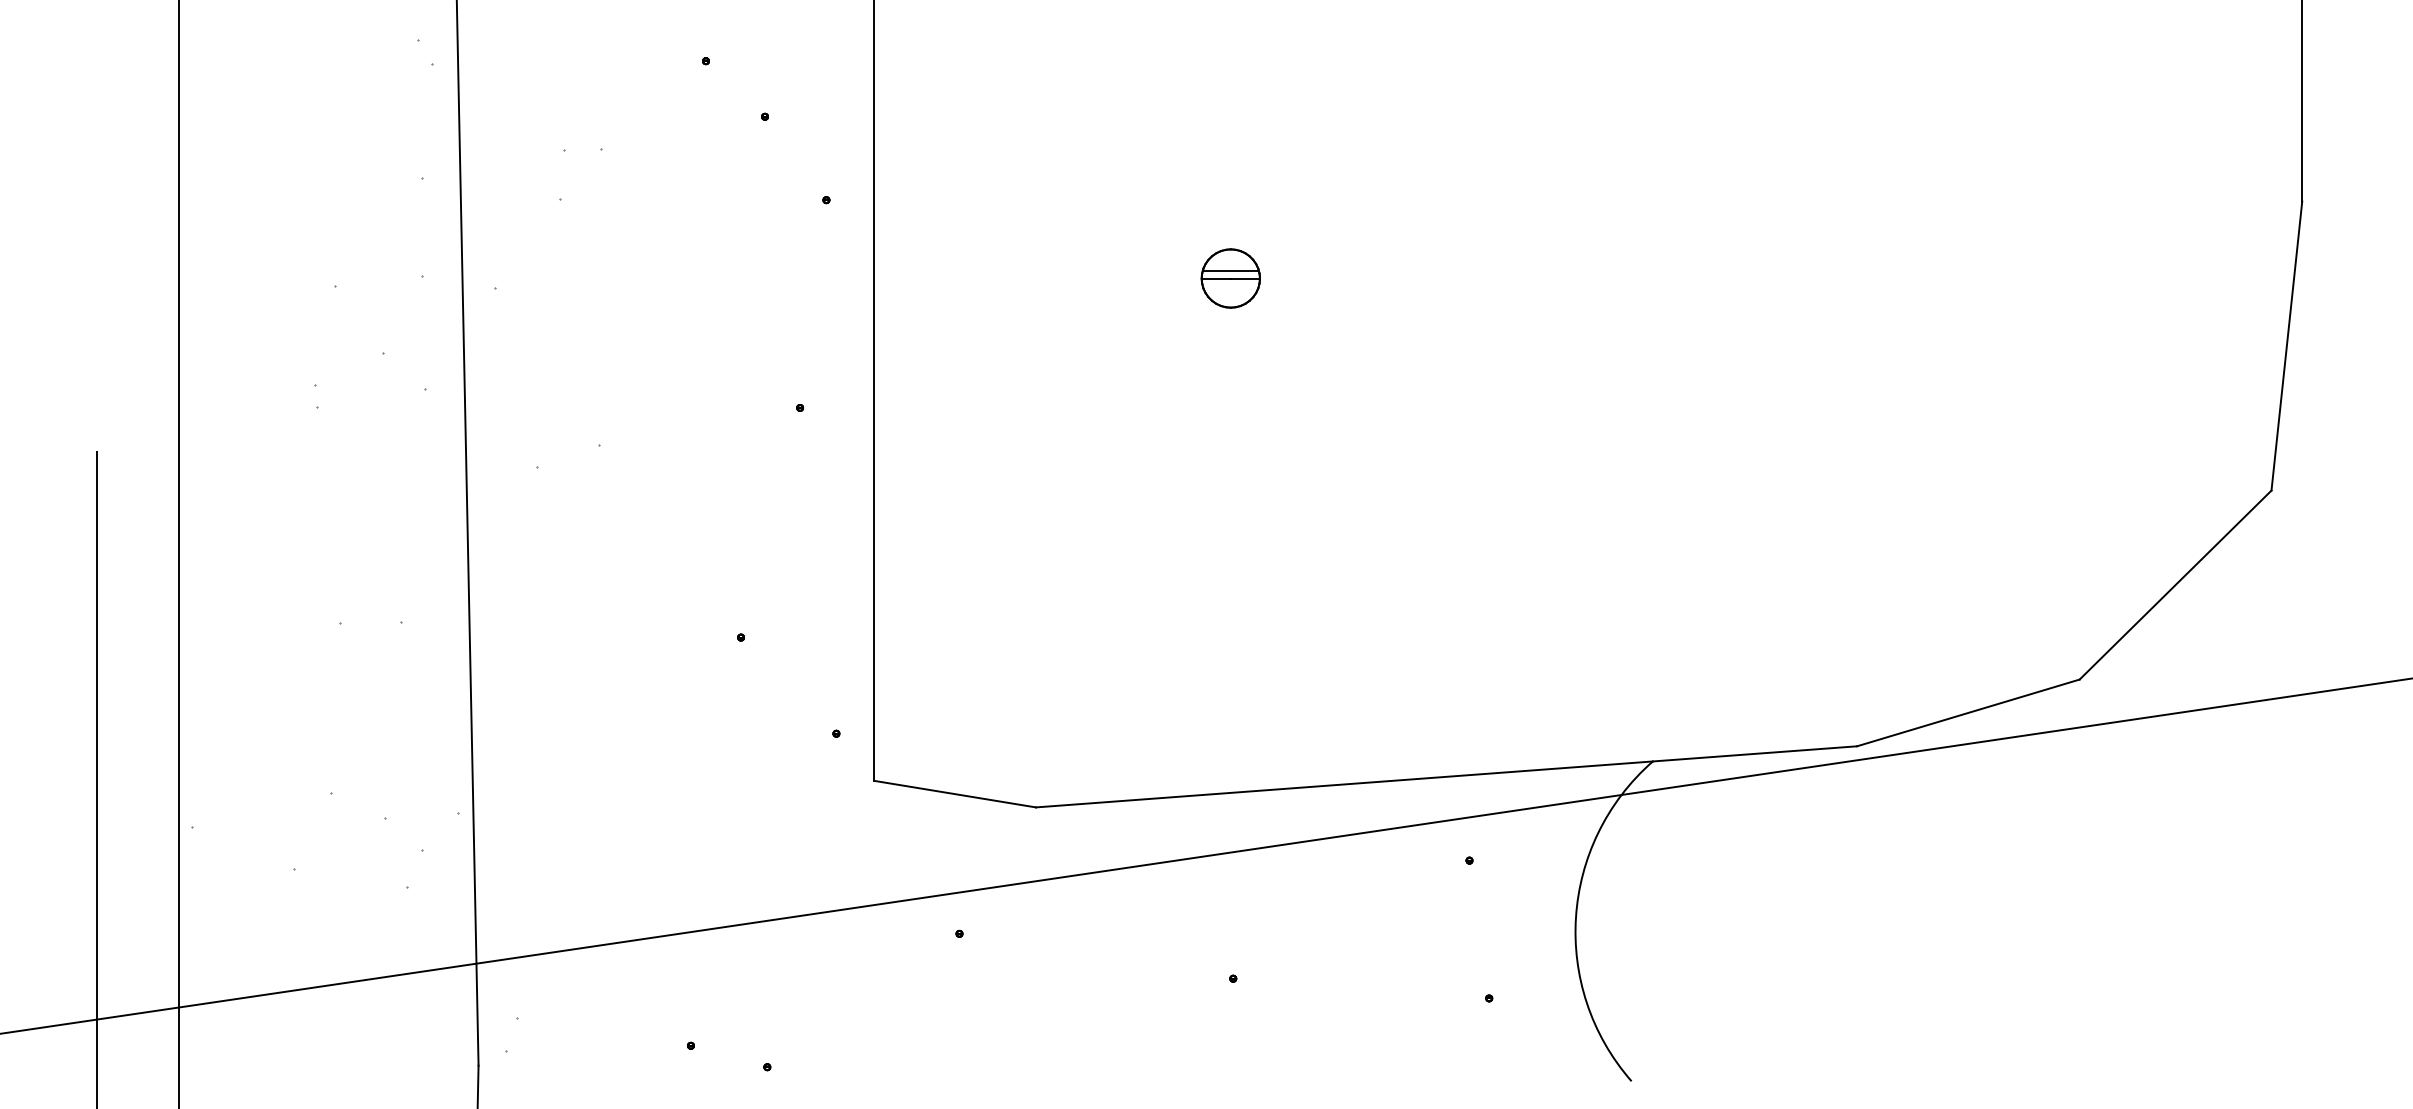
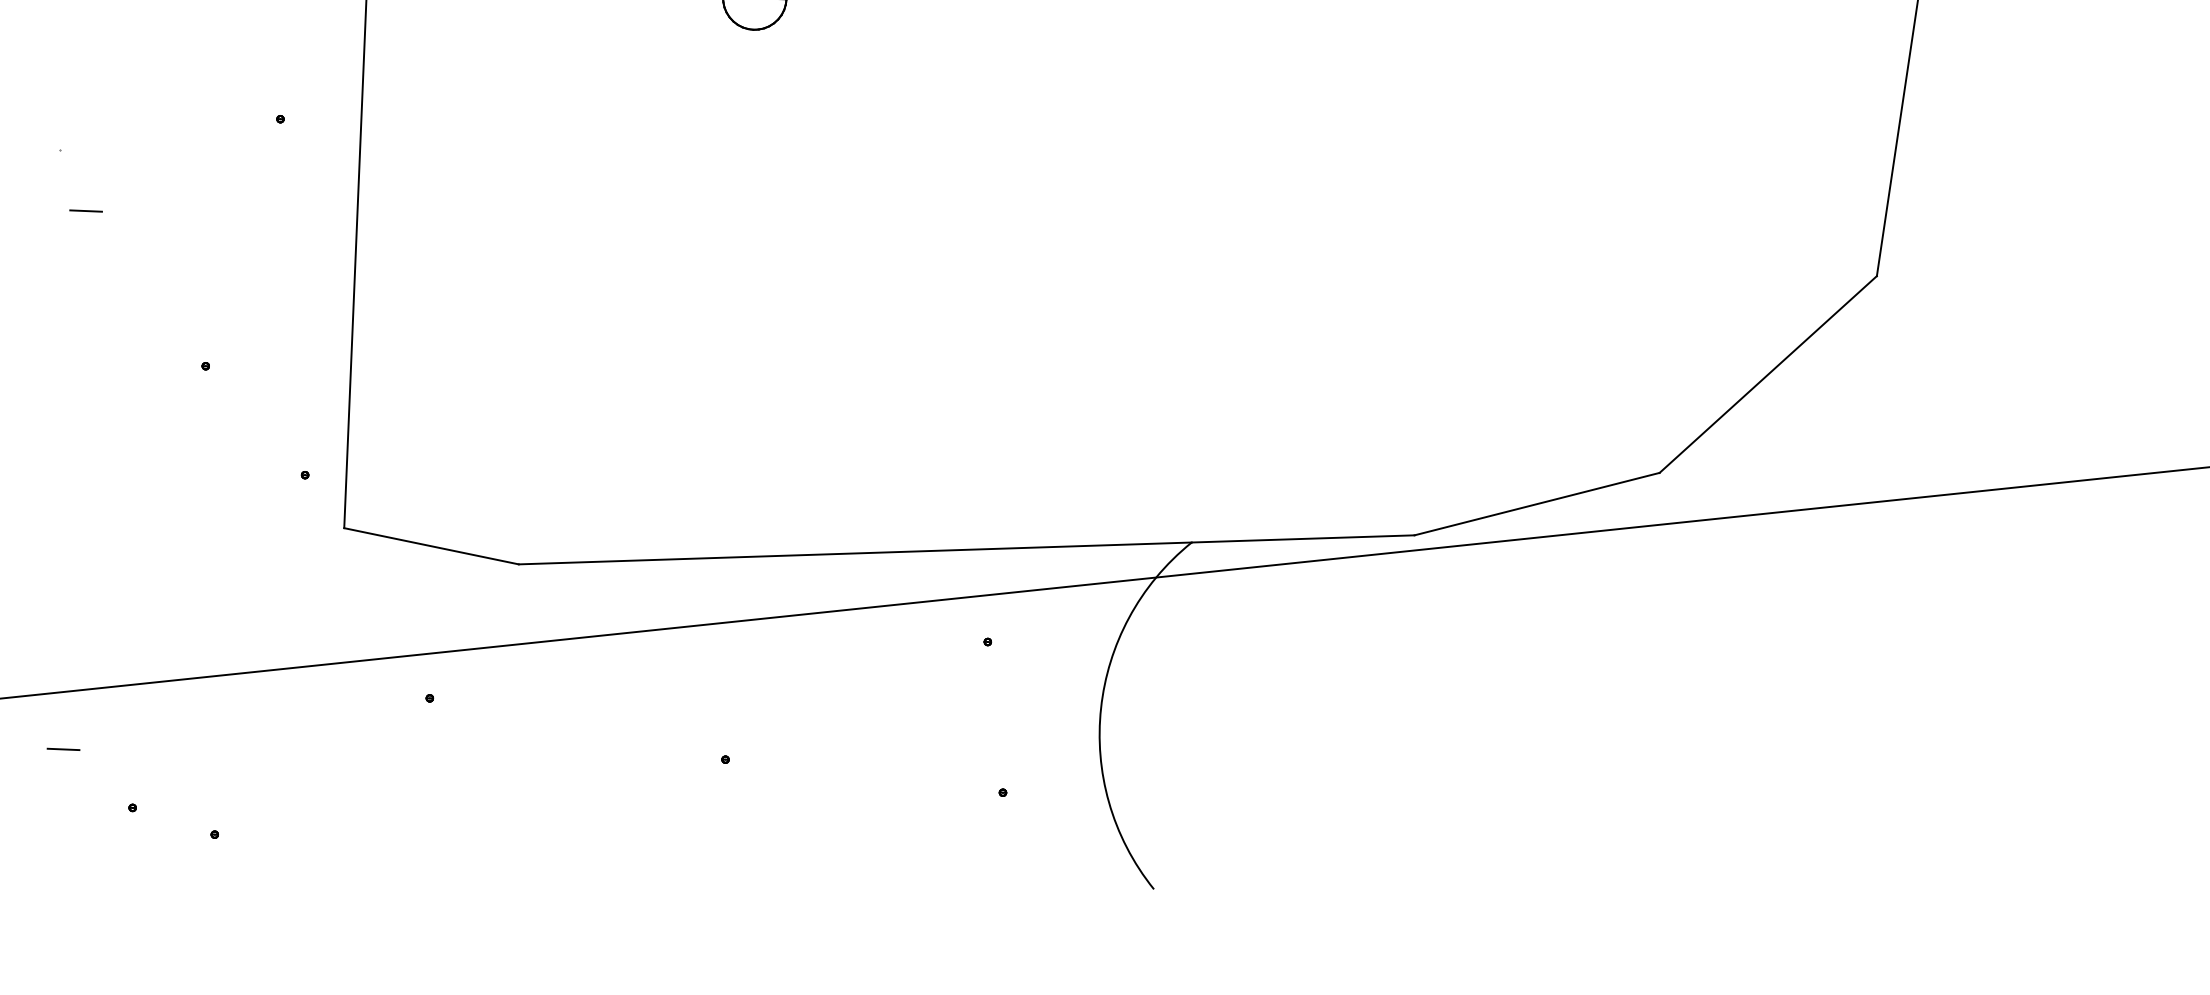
line: (624, 499) -> (85, 210), added
line: (625, 994) -> (63, 749), added

